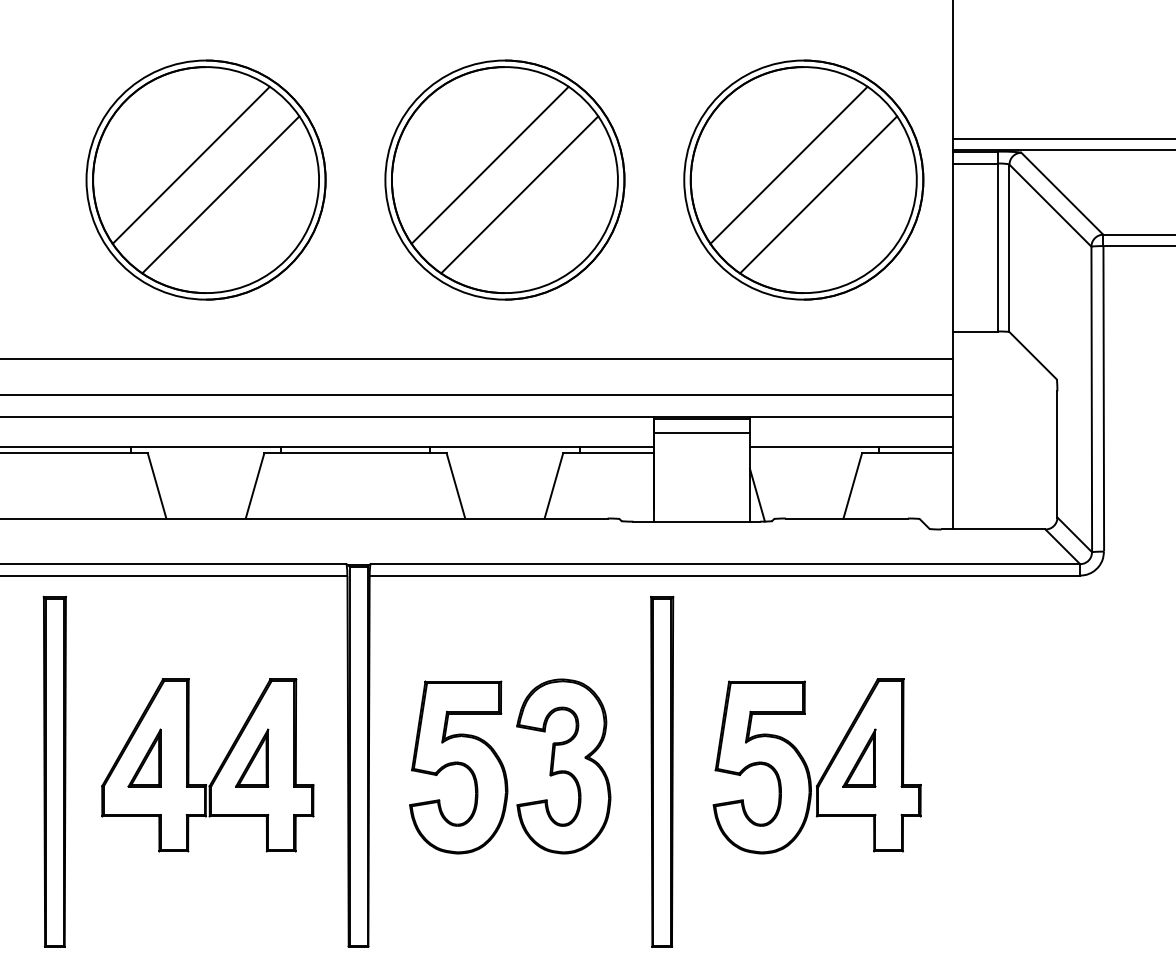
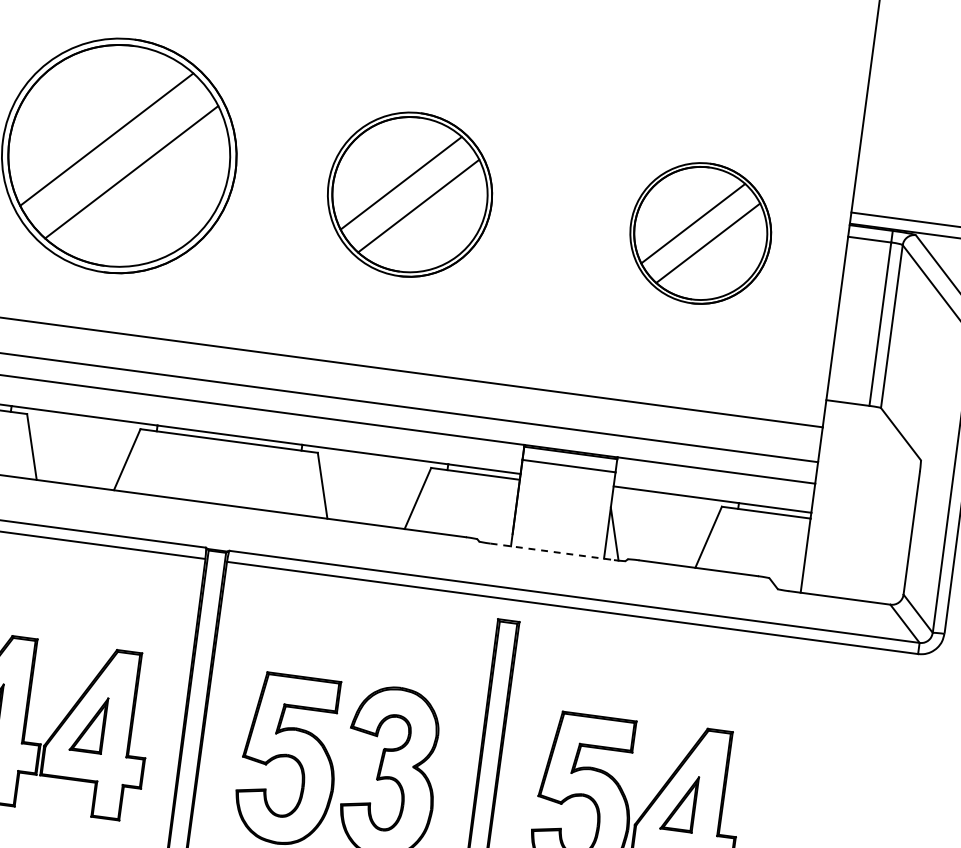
part: (504, 179) -> (409, 194), size x0.7
part: (803, 179) -> (700, 232), size x0.6
line: (697, 521) -> (552, 551), solid -> dashed

